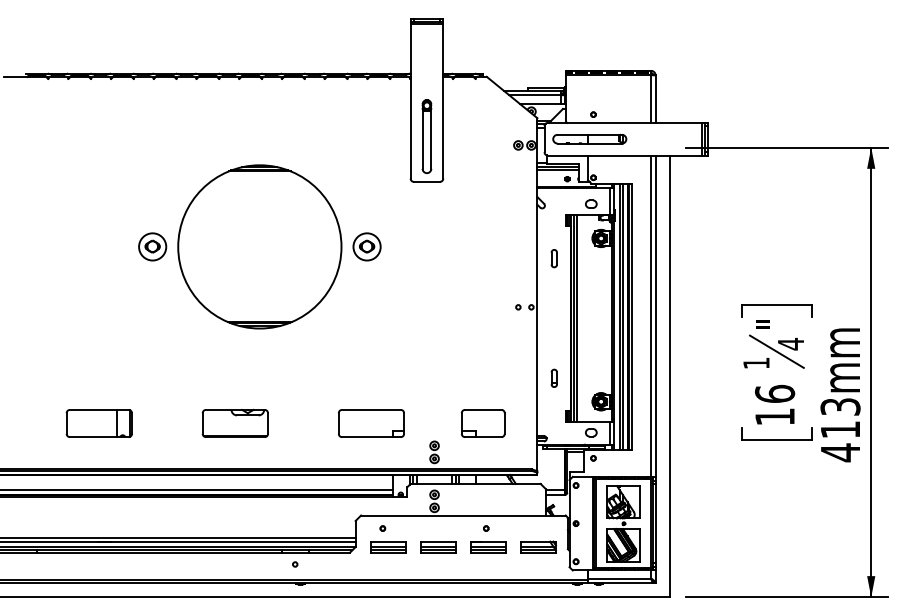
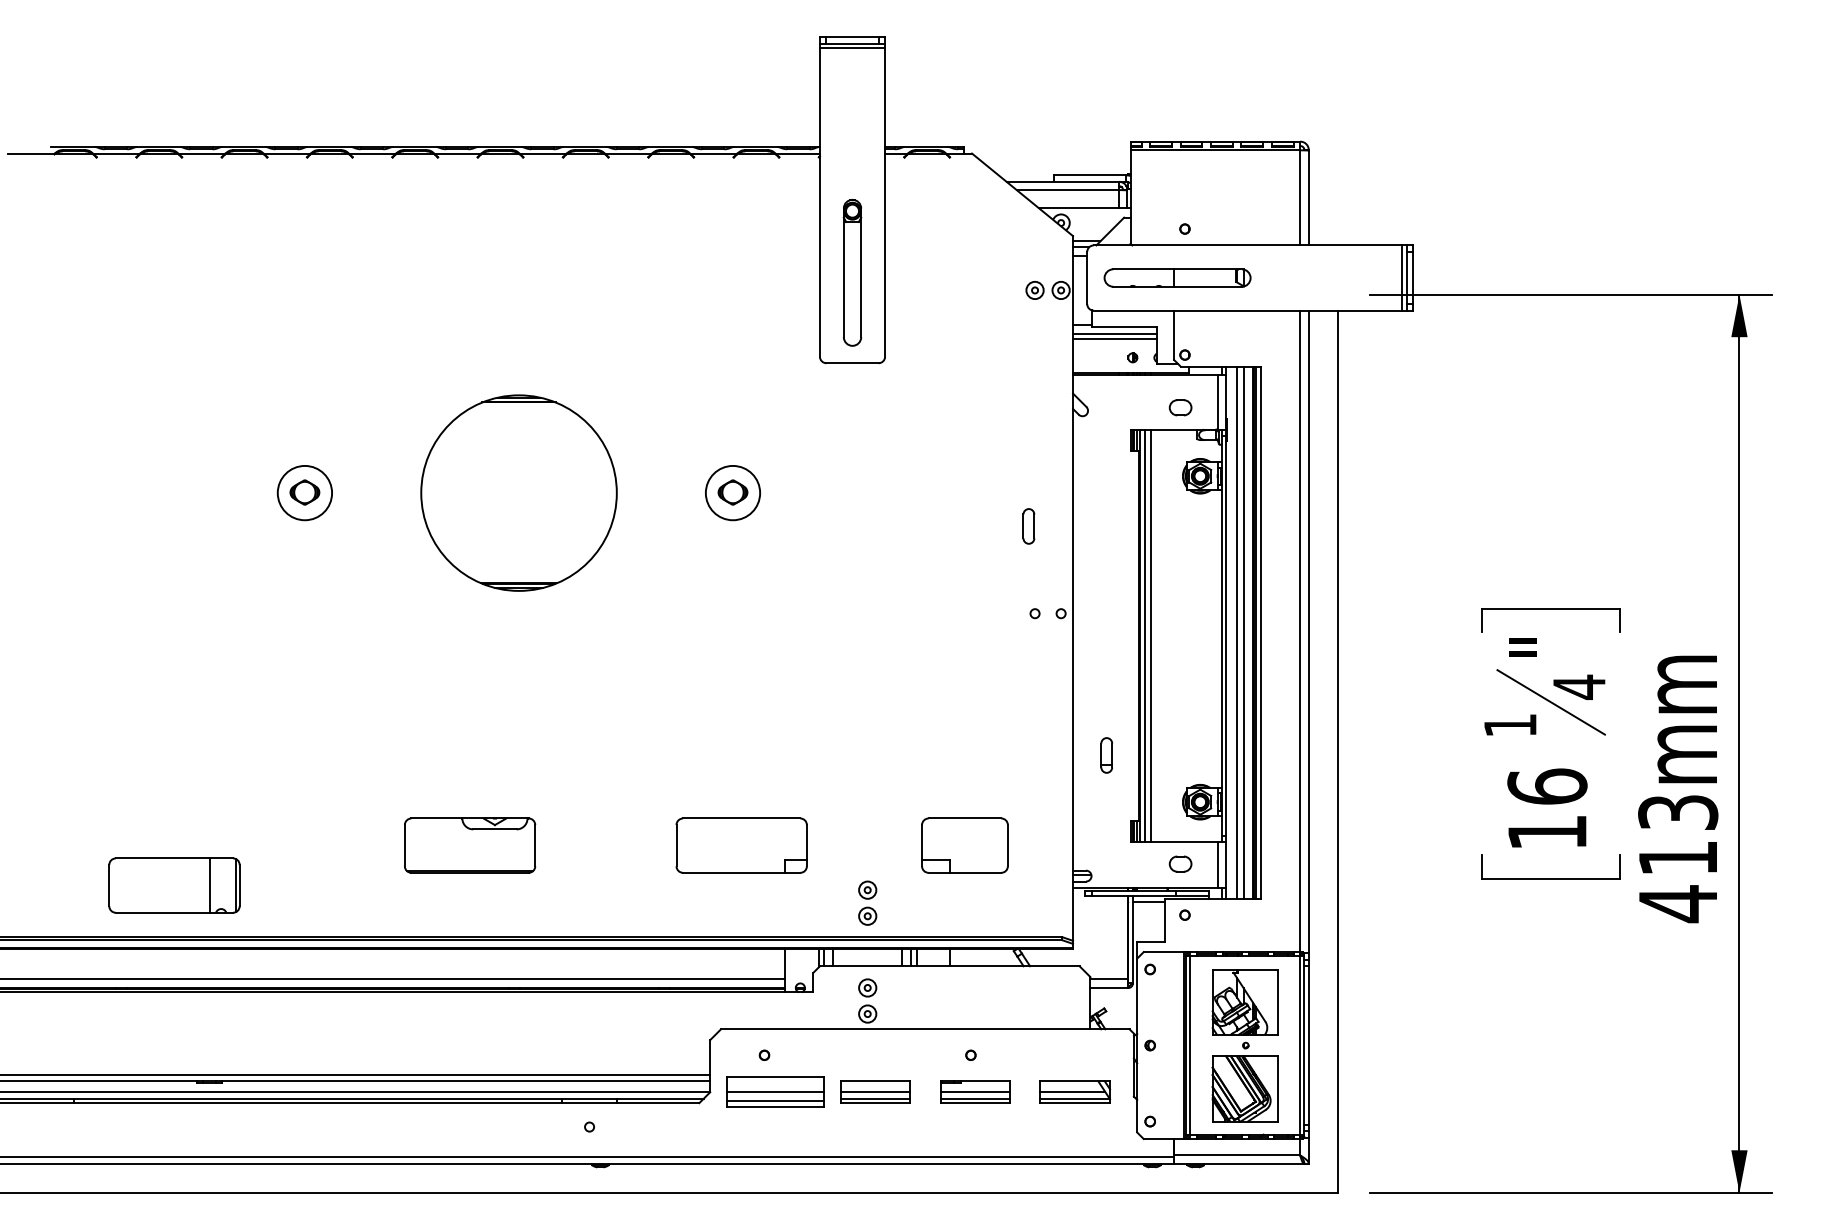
part: (259, 246) -> (518, 492), size x0.6
part: (553, 258) -> (1027, 526), moved
part: (98, 423) -> (172, 885), moved
part: (388, 547) -> (775, 1093), size x1.4

